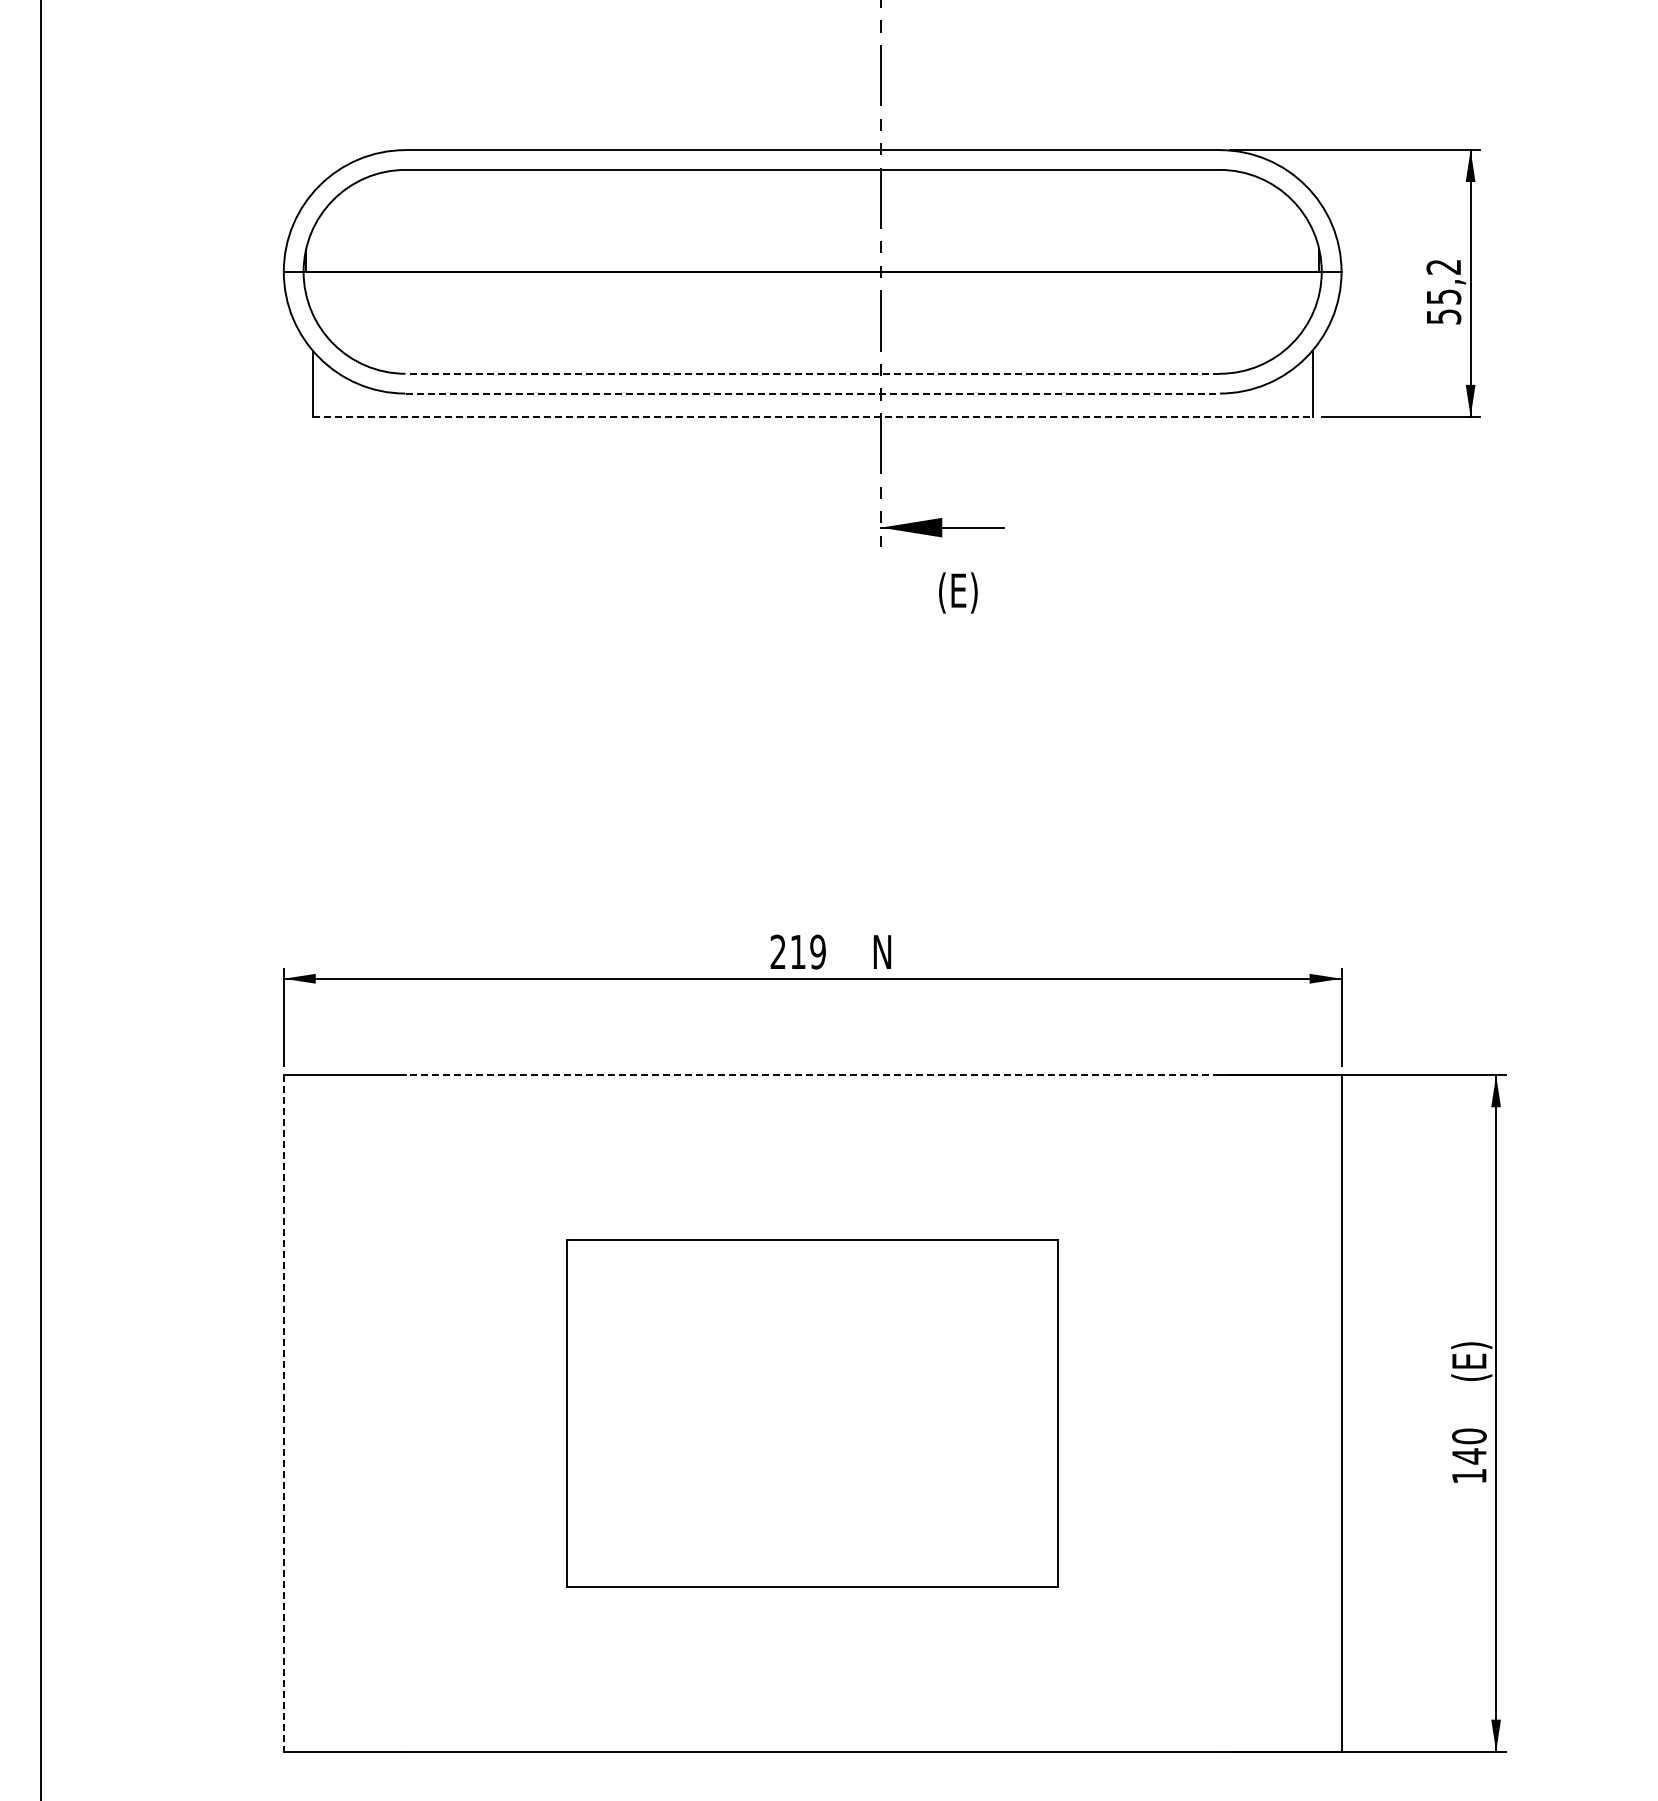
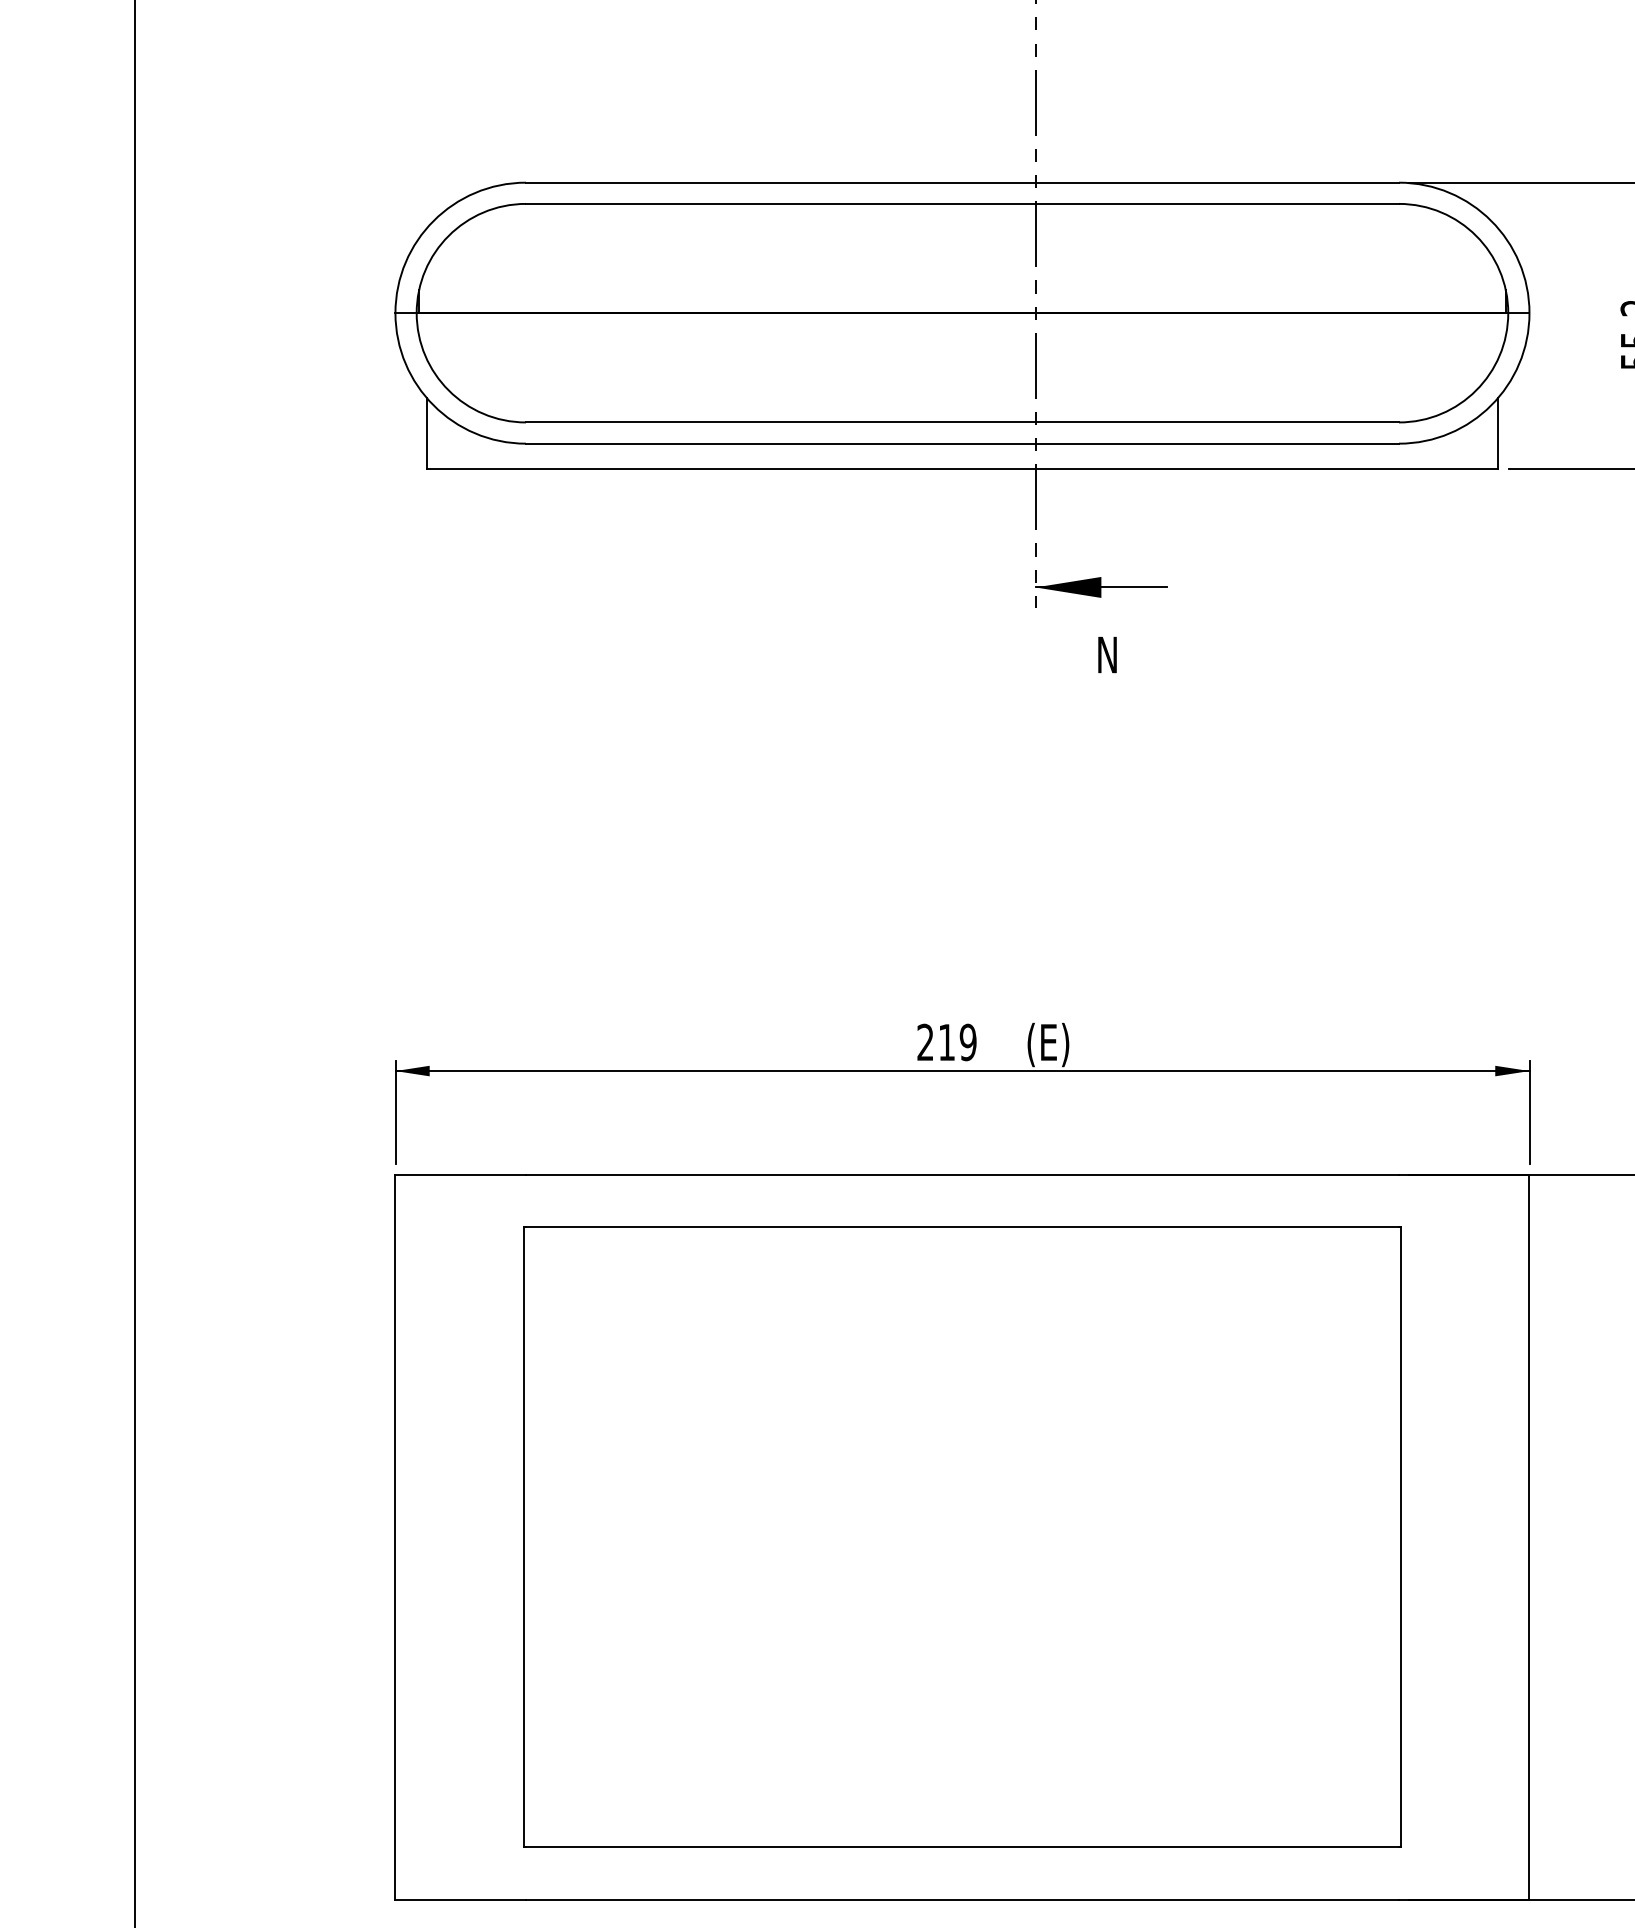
line: (812, 373) -> (962, 422), dashed -> solid
line: (813, 393) -> (963, 443), dashed -> solid
line: (812, 416) -> (962, 468), dashed -> solid
text: (958, 592) -> (1118, 656), (E) -> N
text: (892, 954) -> (1048, 1045), N -> (E)
line: (812, 1075) -> (962, 1174), dashed -> solid
line: (283, 1413) -> (395, 1537), dashed -> solid
part: (812, 1413) -> (962, 1537), size x1.67

